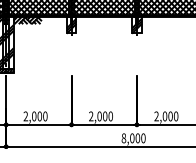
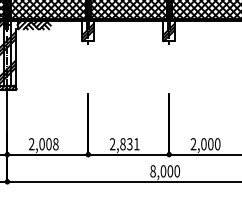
text: (45, 116) -> (55, 144), 2,000 -> 2,008
text: (104, 116) -> (129, 144), 2,000 -> 2,831

